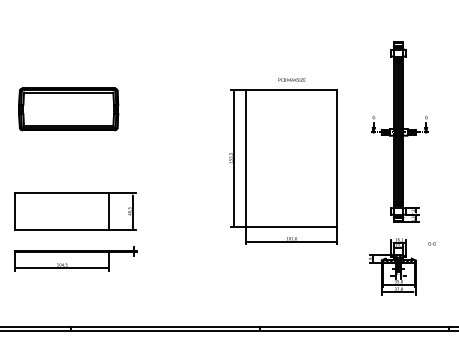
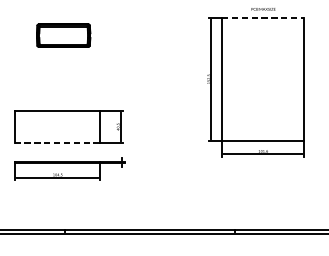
line: (291, 89) -> (263, 17), solid -> dashed
part: (68, 109) -> (63, 35), size x0.6
line: (61, 229) -> (57, 143), solid -> dashed

